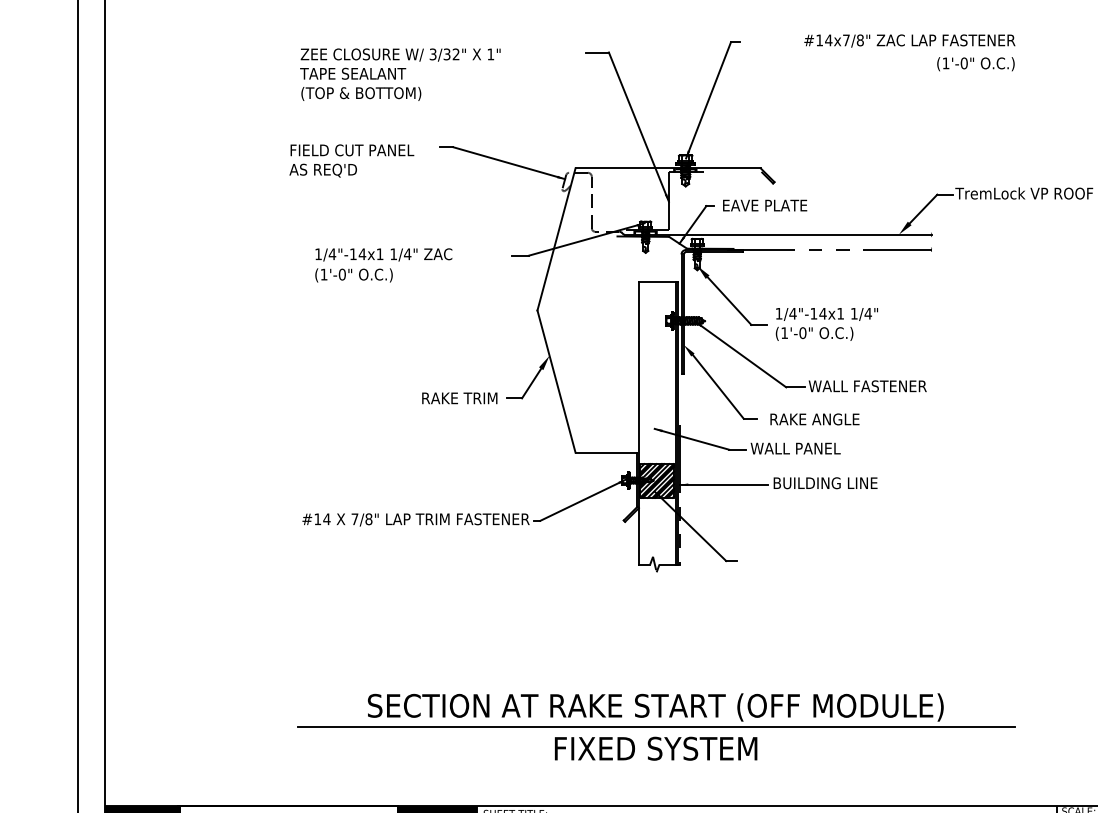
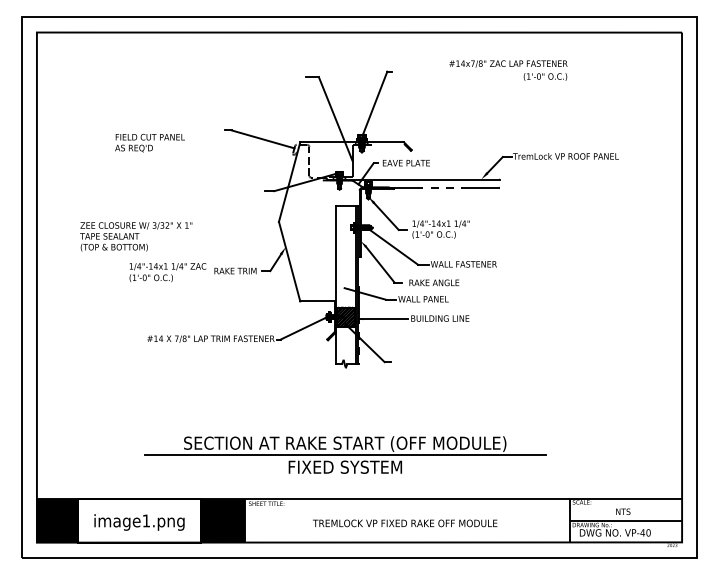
text: (909, 52) -> (508, 70), moved
text: (400, 74) -> (136, 236), moved
text: (350, 161) -> (149, 143), moved
text: (382, 265) -> (167, 272), moved

